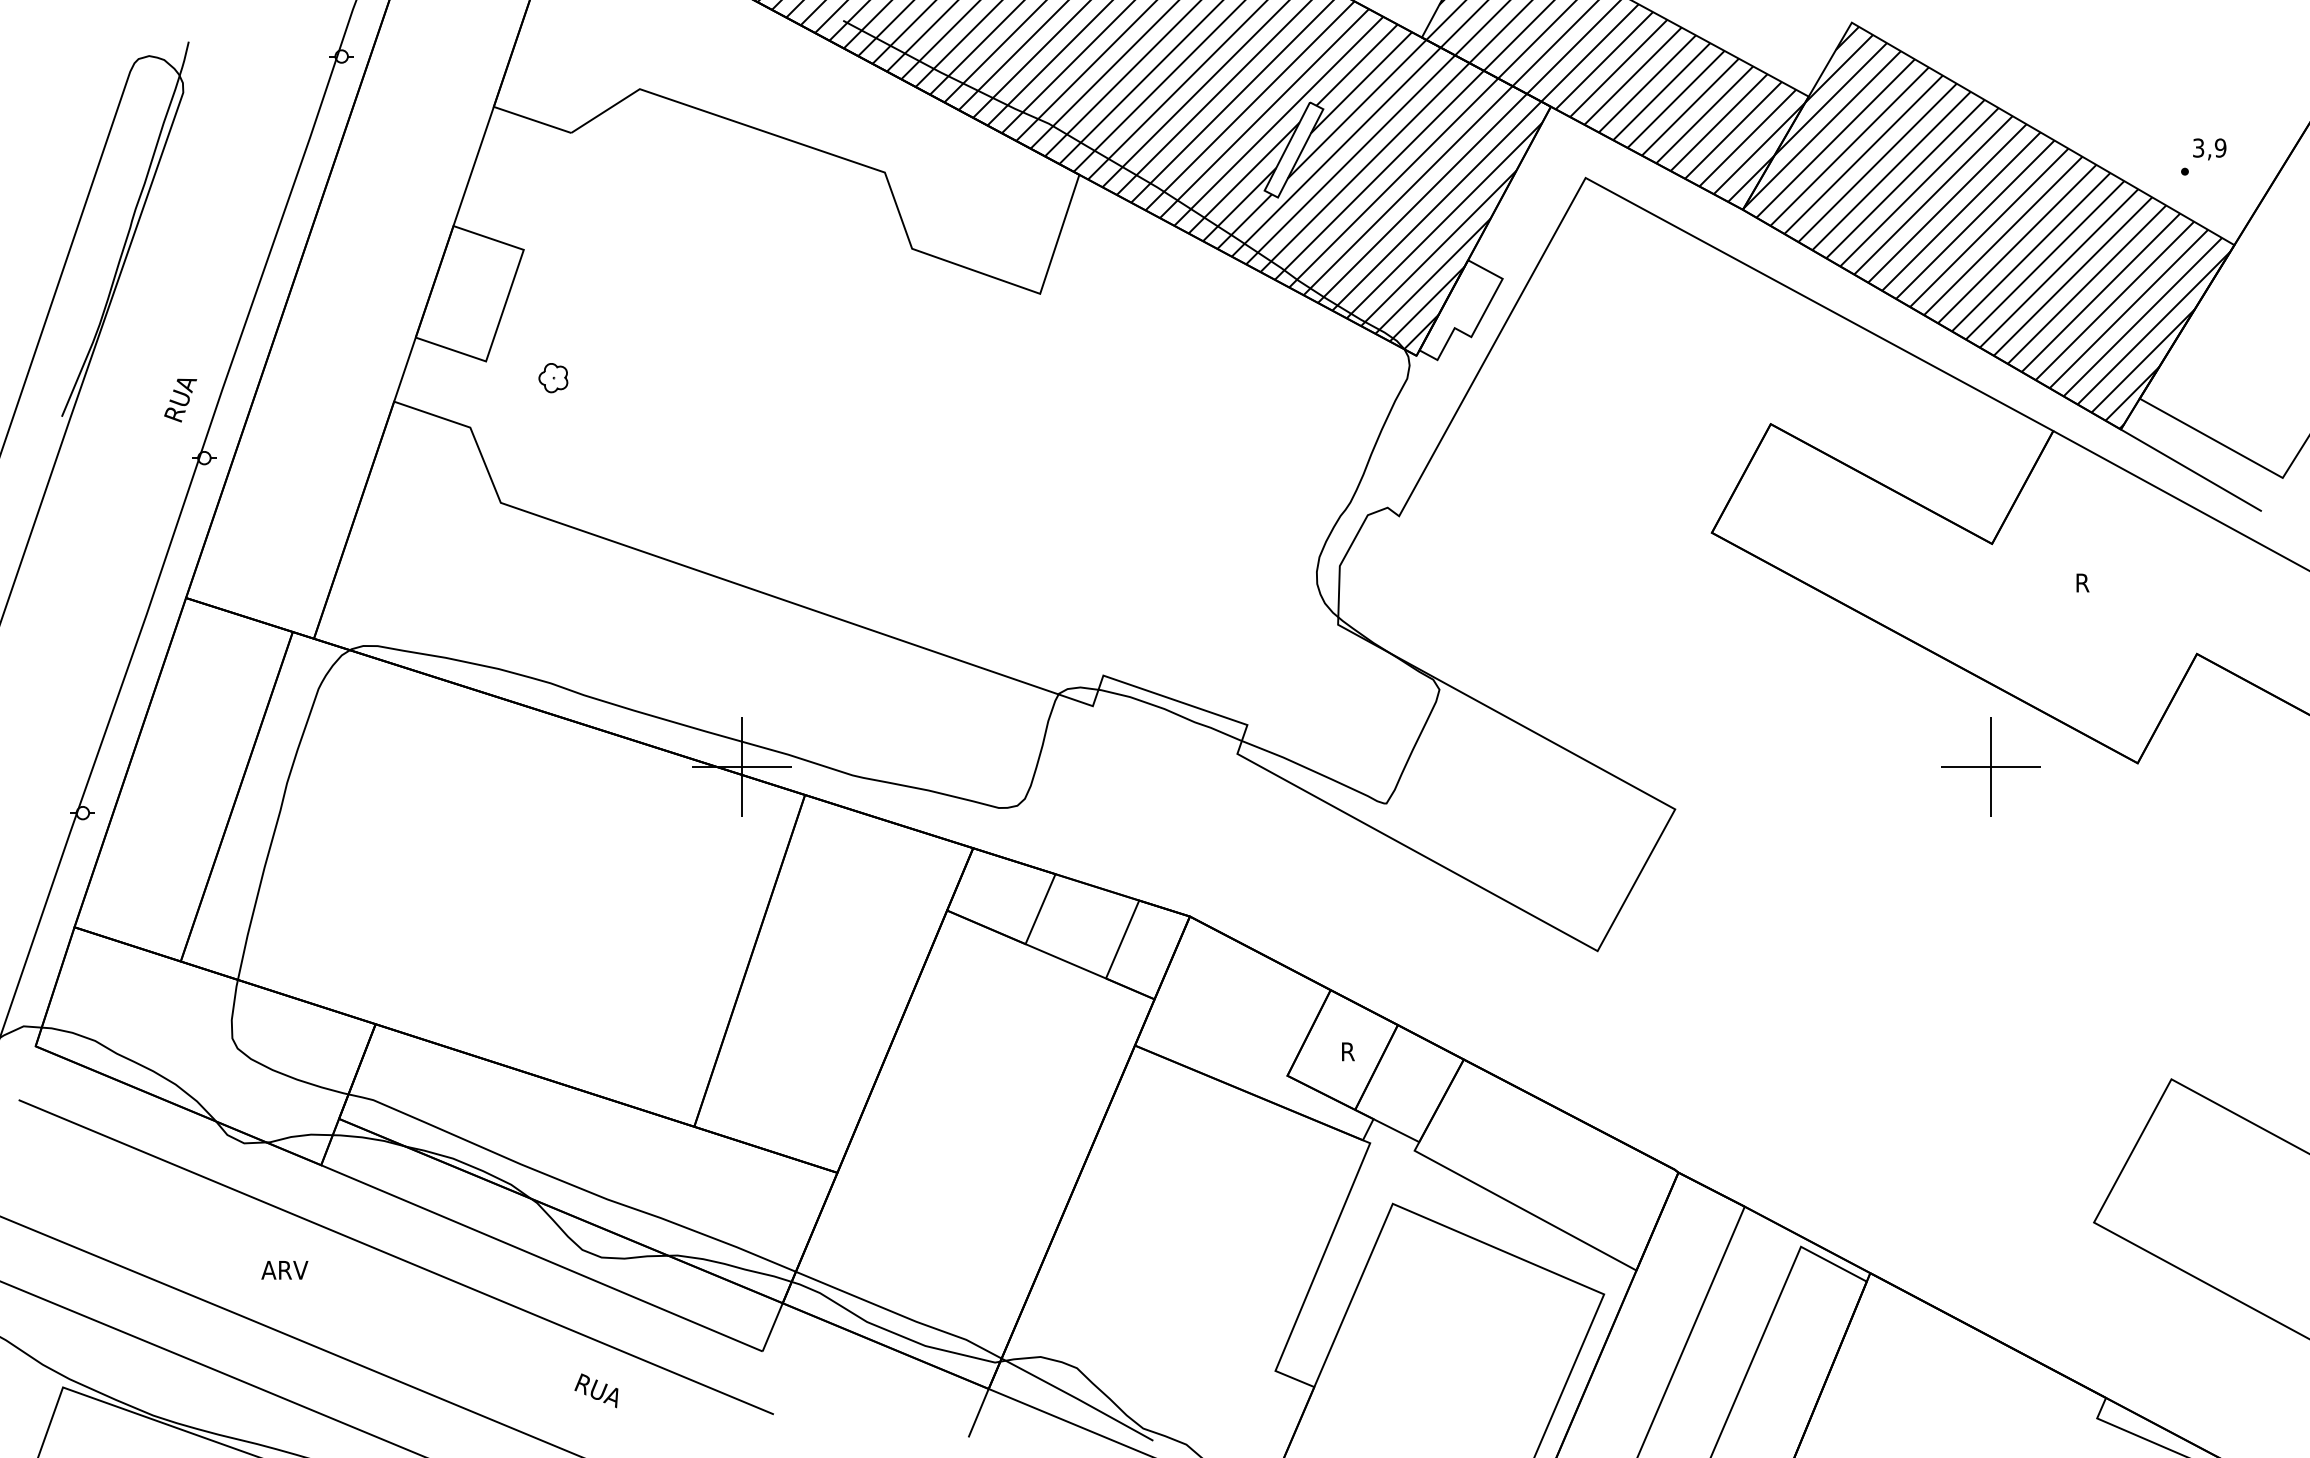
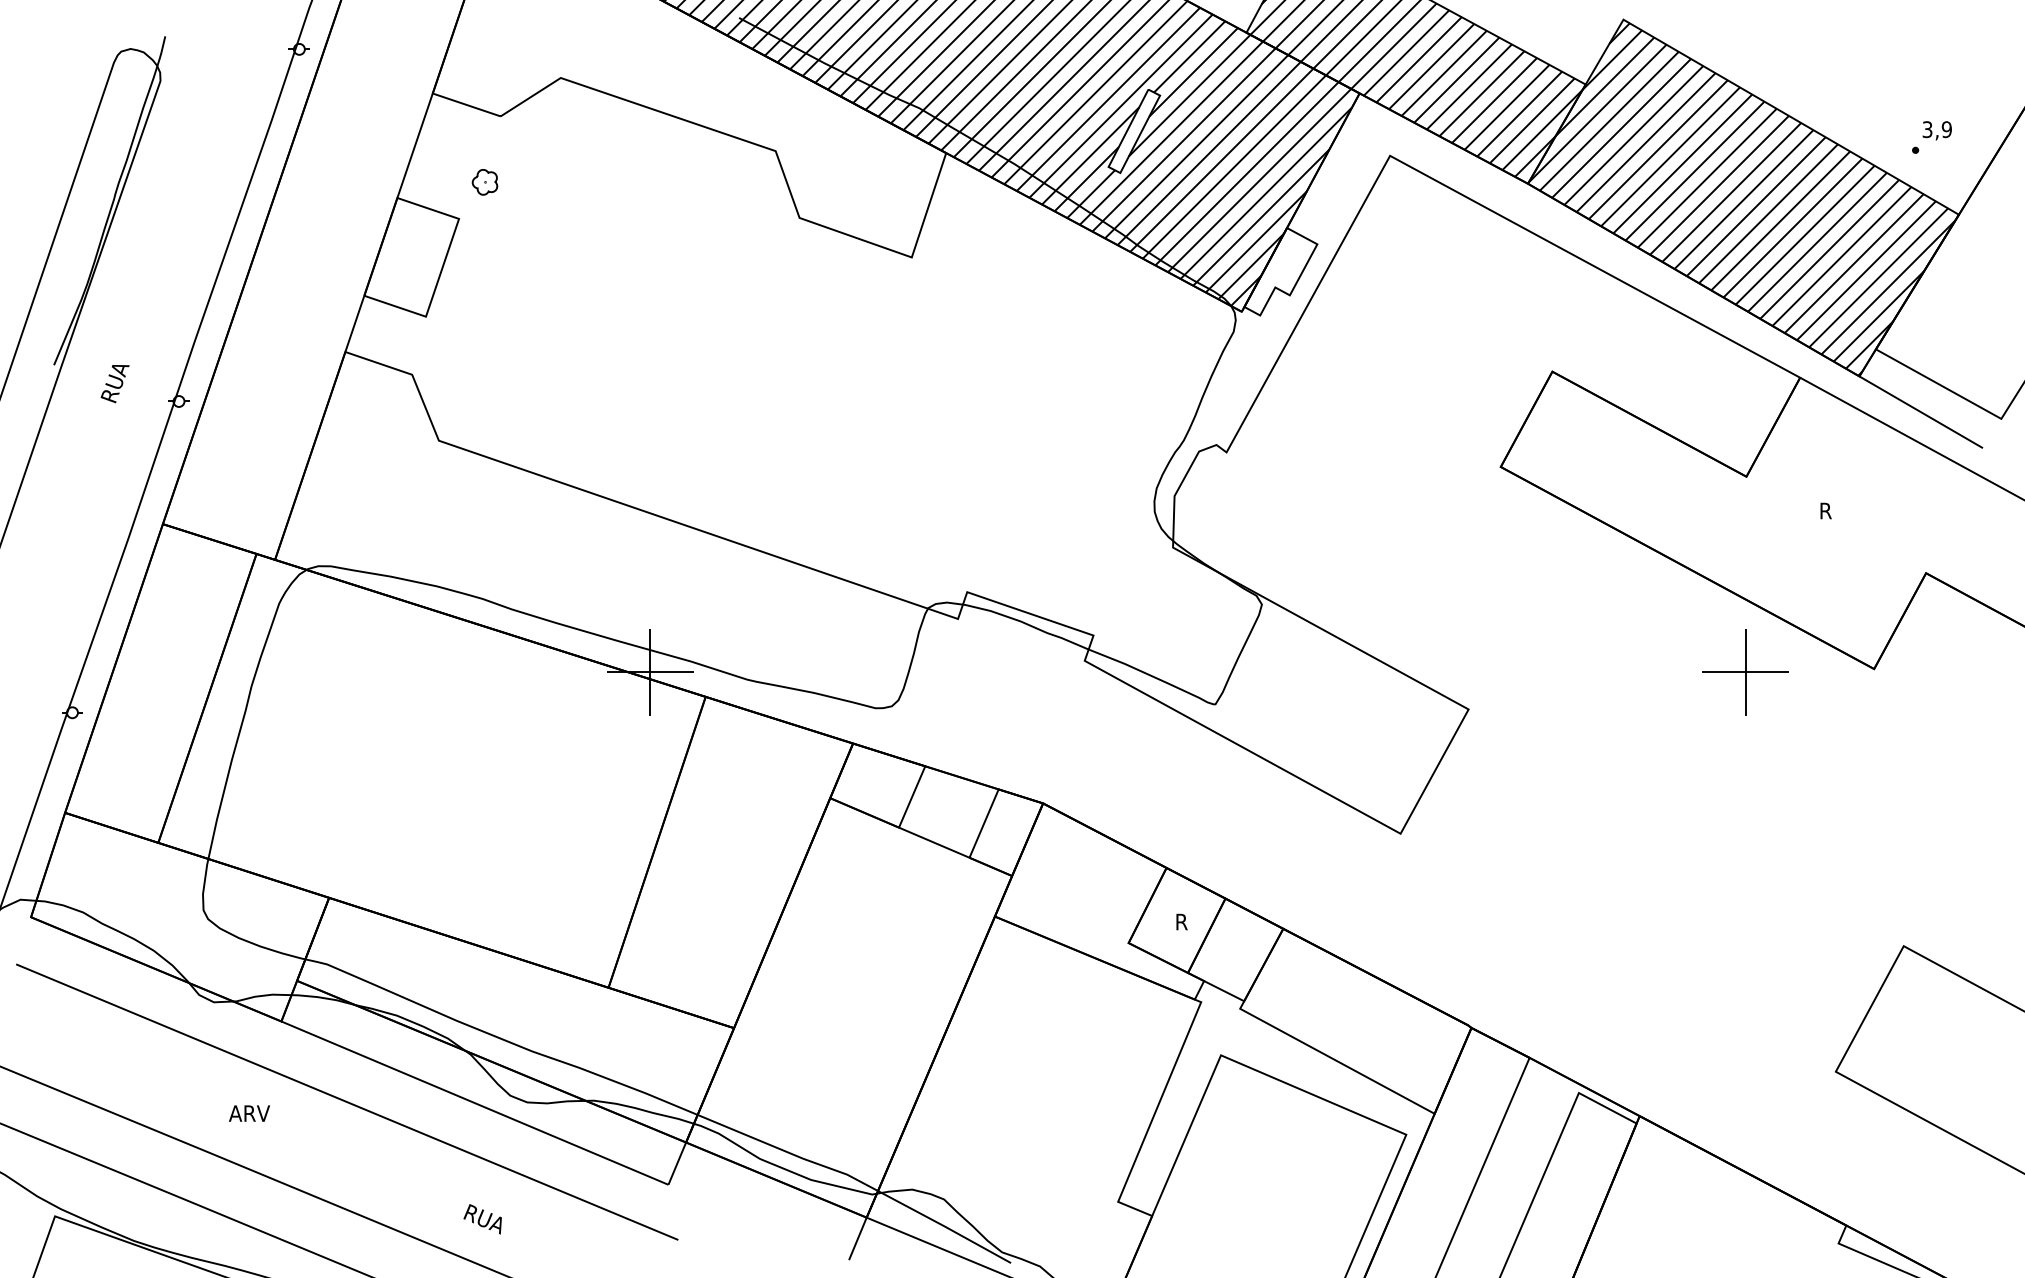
part: (552, 378) -> (484, 182), moved
text: (179, 401) -> (114, 384), moved
text: (596, 1391) -> (482, 1219), moved

